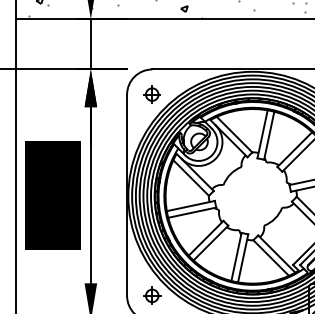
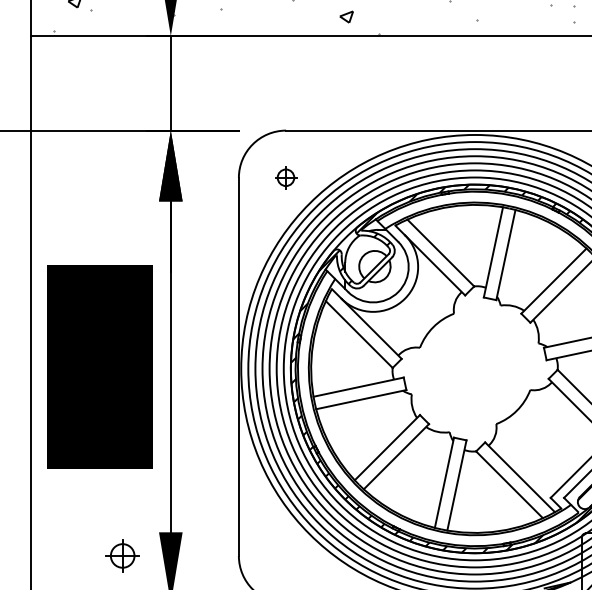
part: (151, 94) -> (284, 177), size x0.7
part: (152, 295) -> (123, 555), moved

